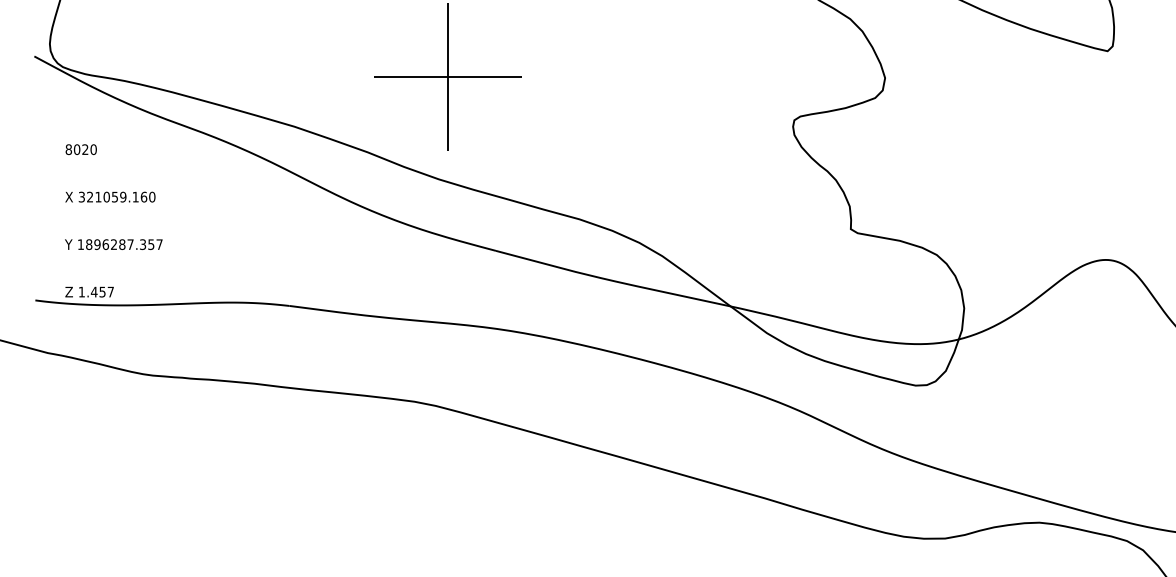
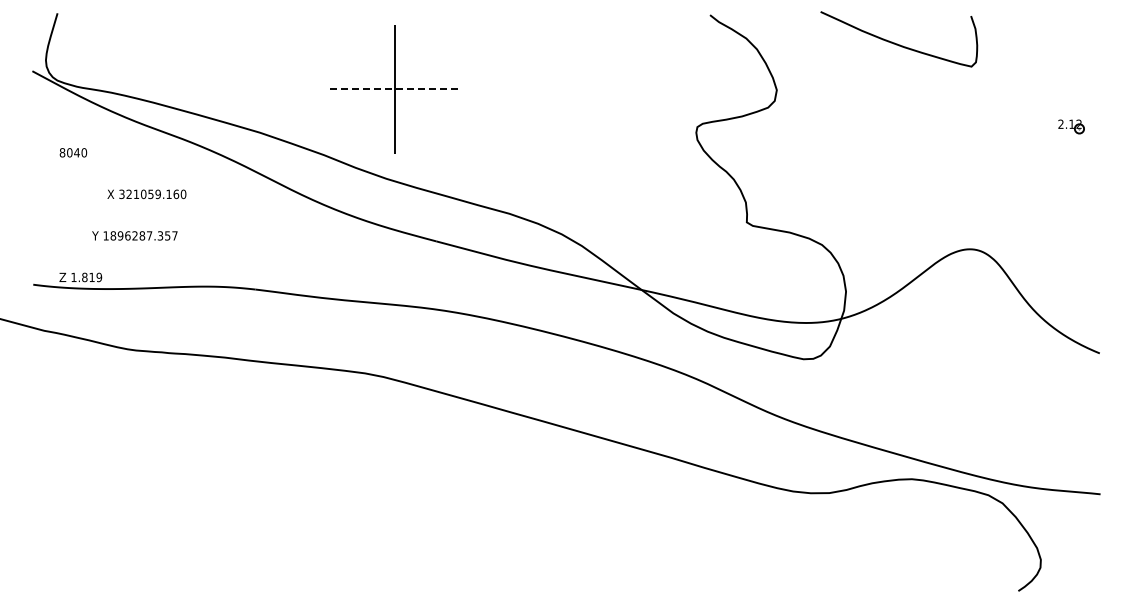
line: (448, 77) -> (394, 89), solid -> dashed
text: (84, 149) -> (76, 152), 8020 -> 8040
text: (109, 197) -> (146, 194), moved
text: (113, 244) -> (134, 235), moved
text: (101, 292) -> (91, 277), 1.457 -> 1.819

